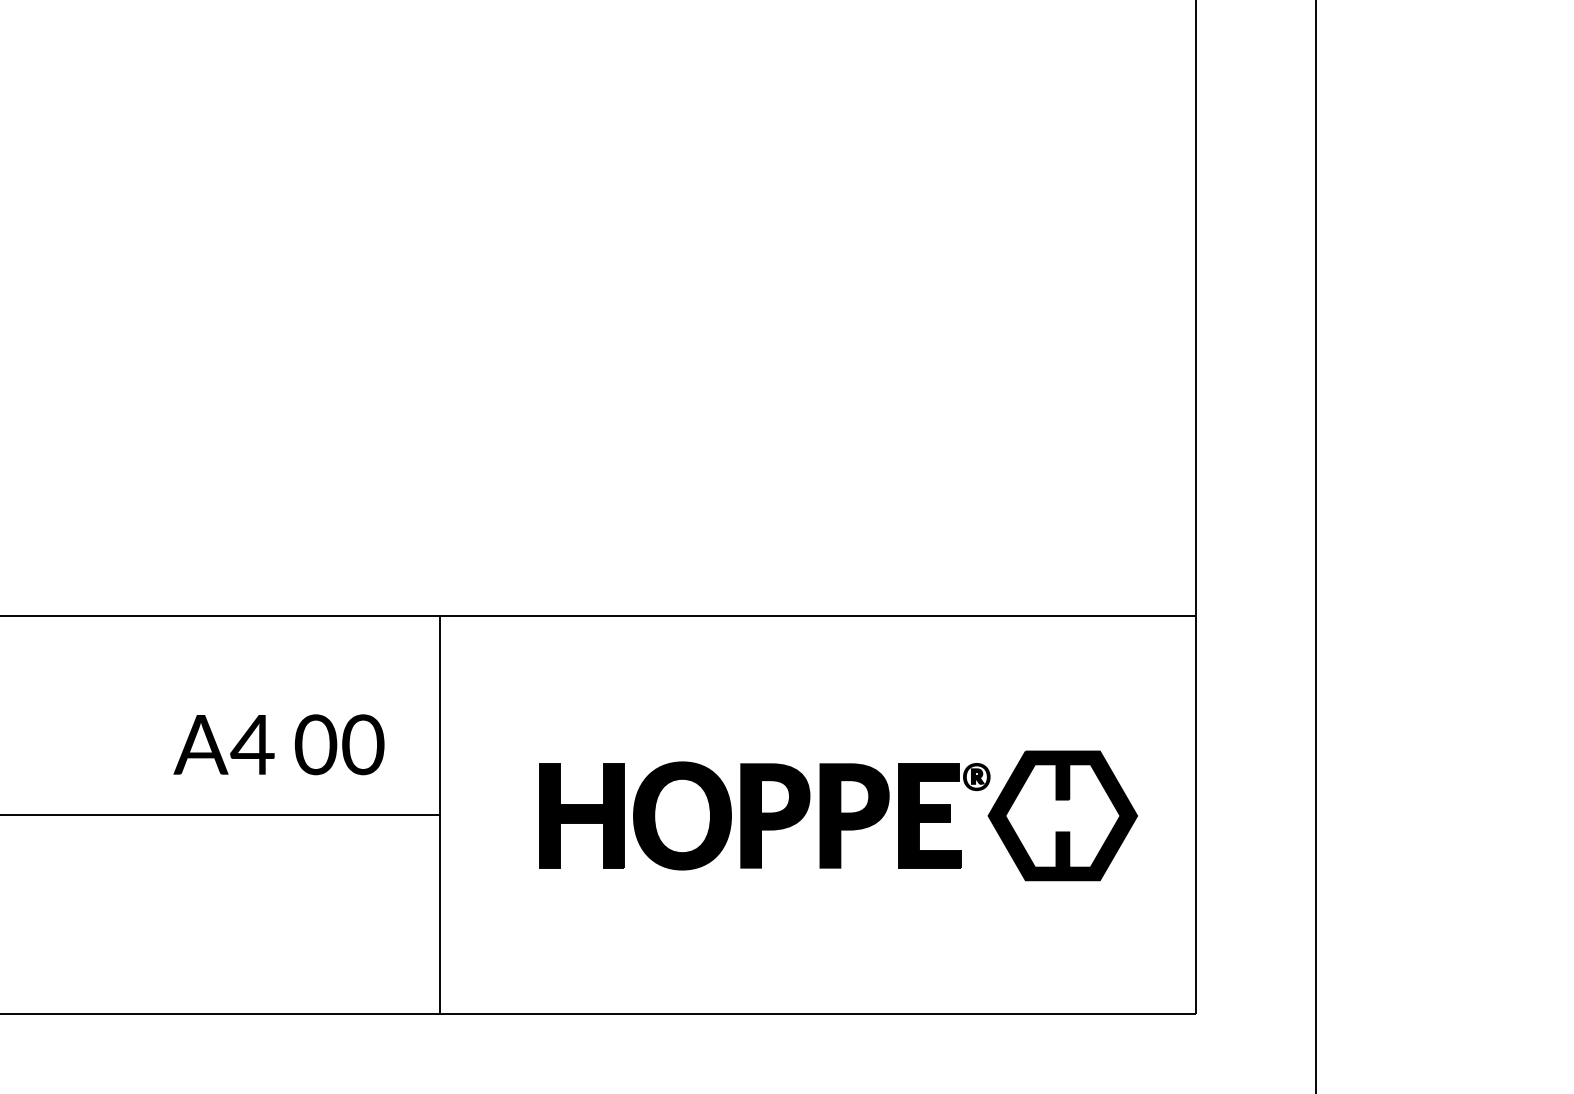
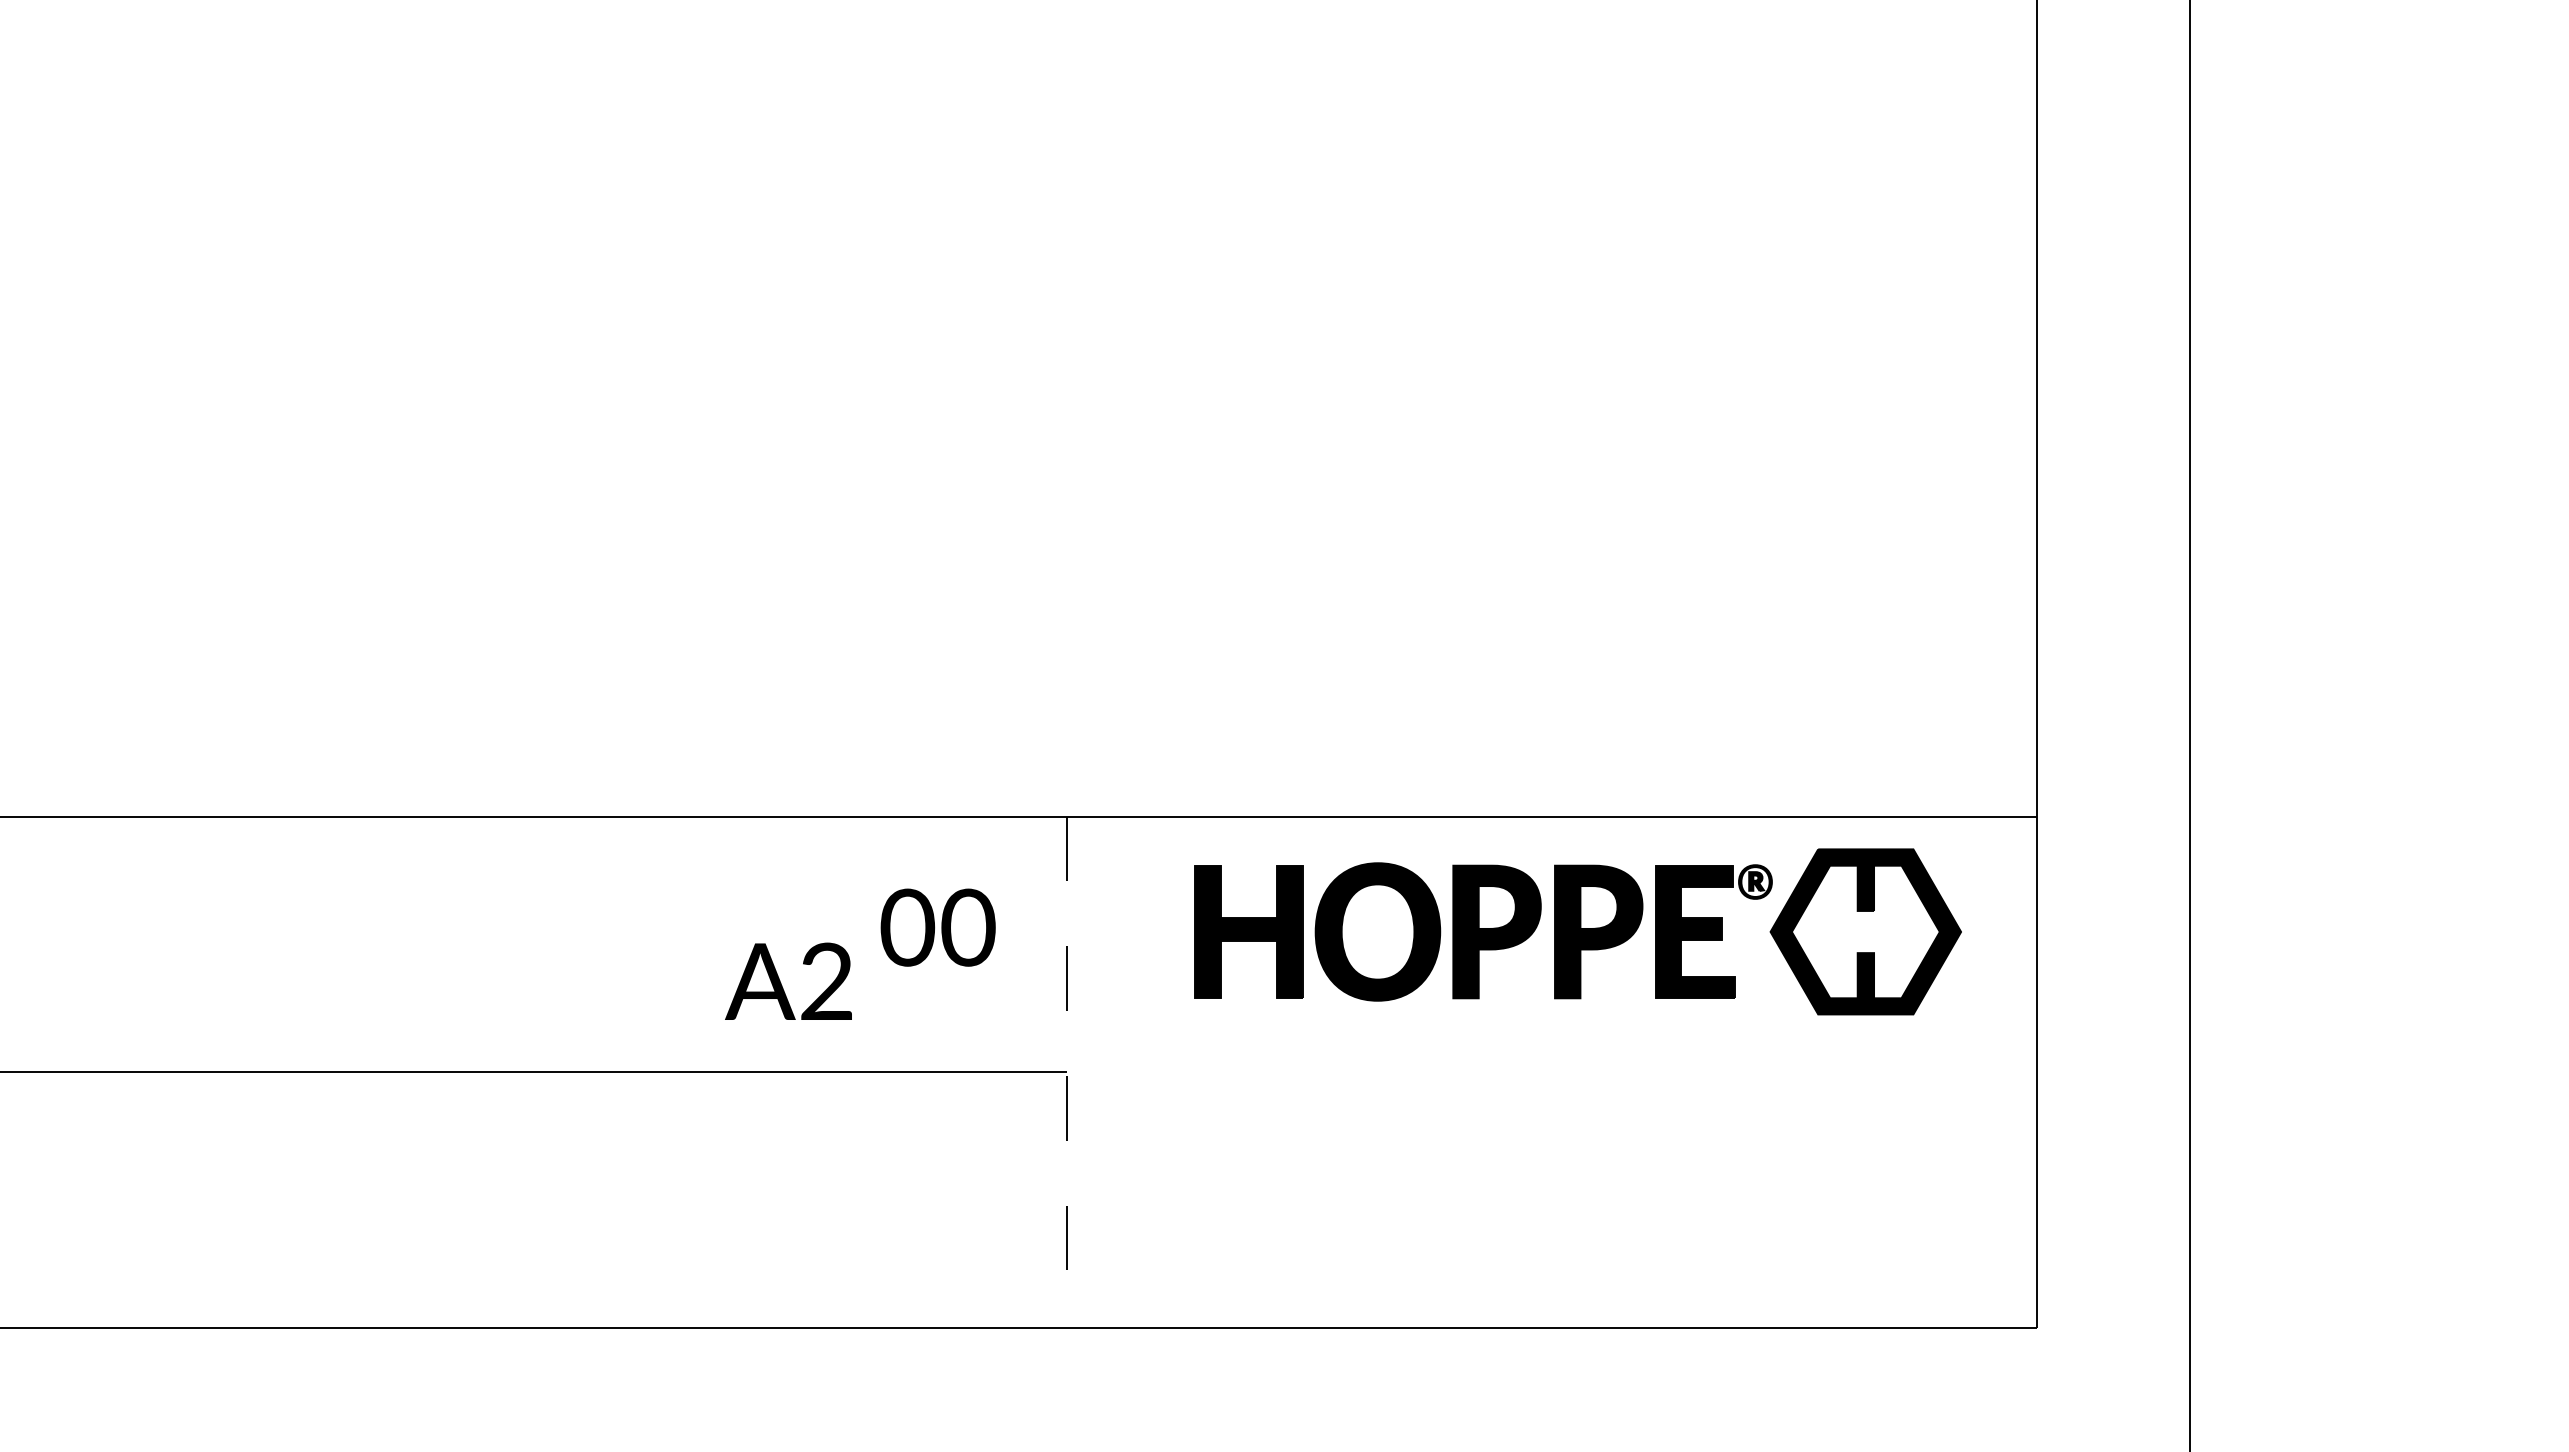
text: (251, 743) -> (825, 980), A4 -> A2
text: (339, 744) -> (937, 927), moved
line: (439, 815) -> (1066, 1072), solid -> dashed
part: (838, 815) -> (1577, 931), moved

